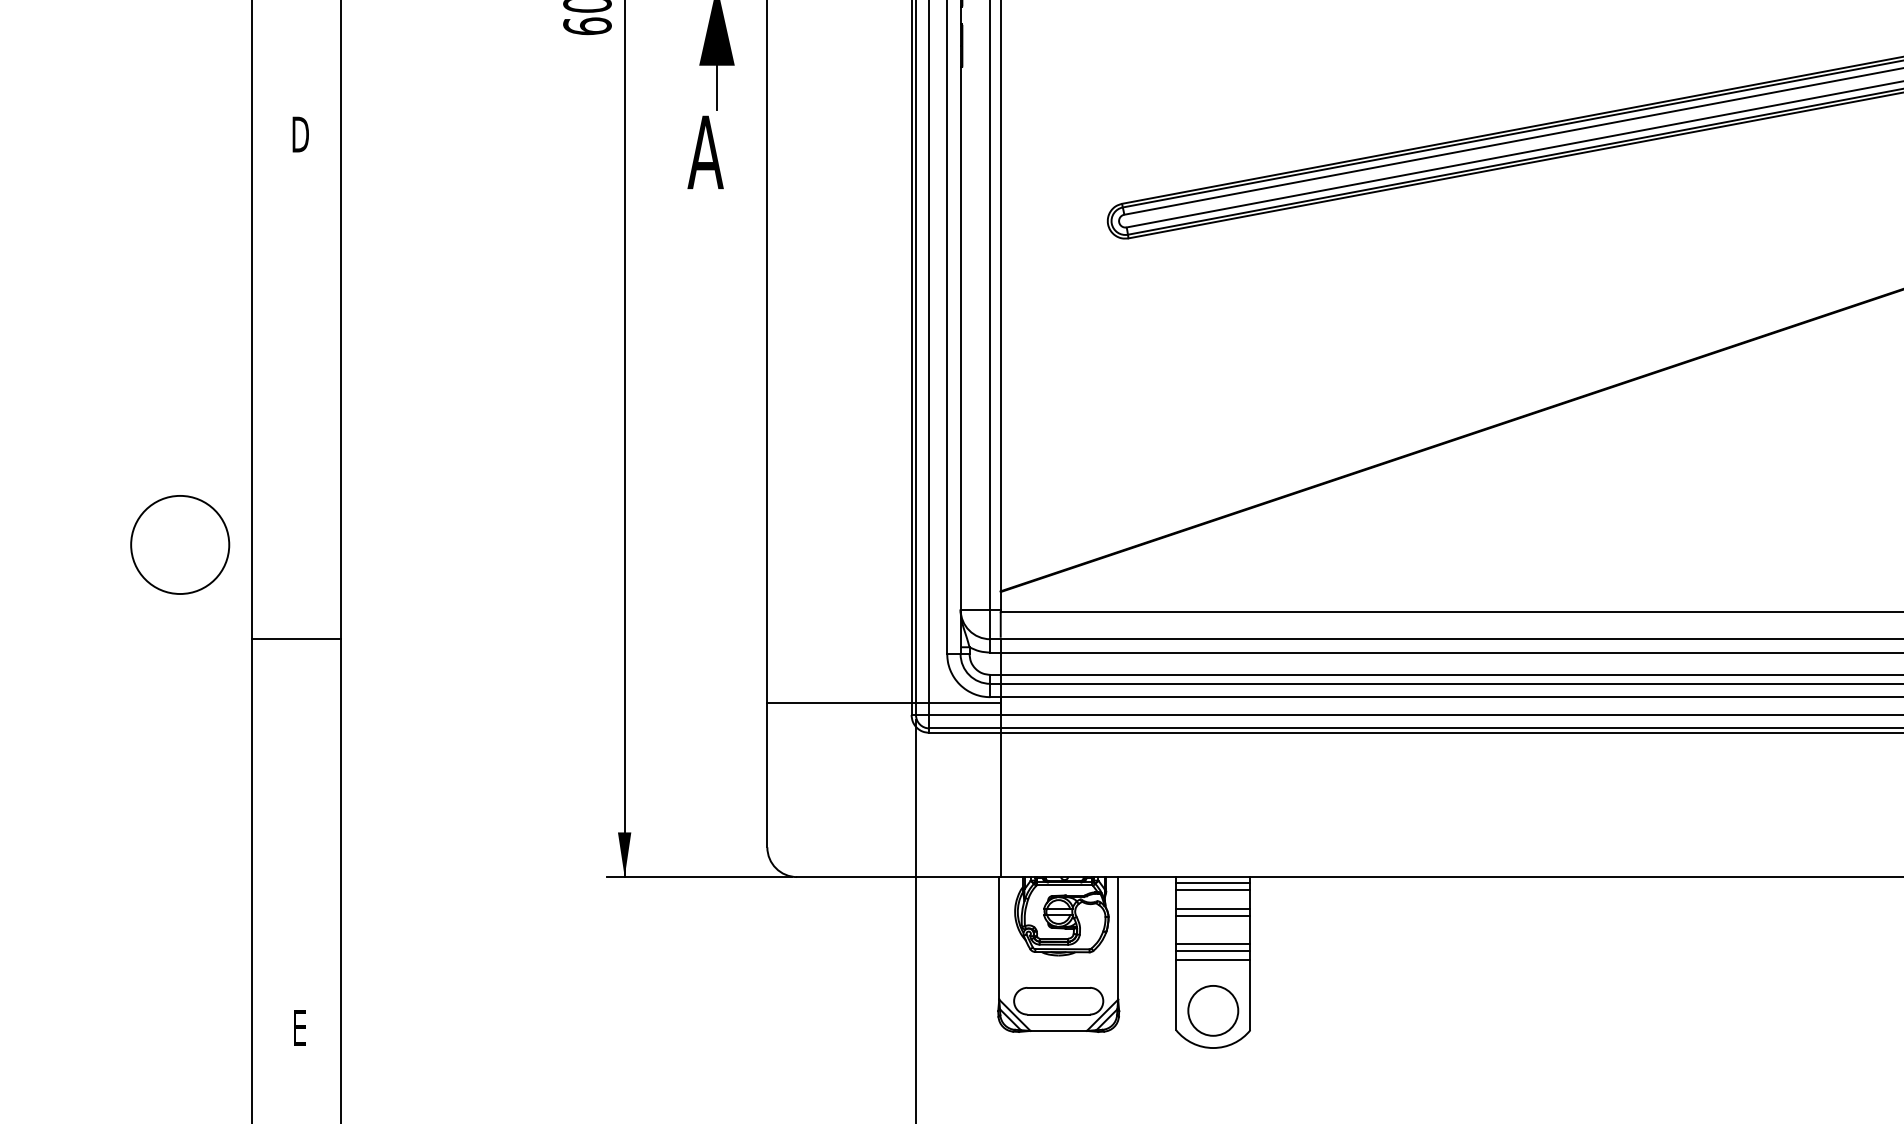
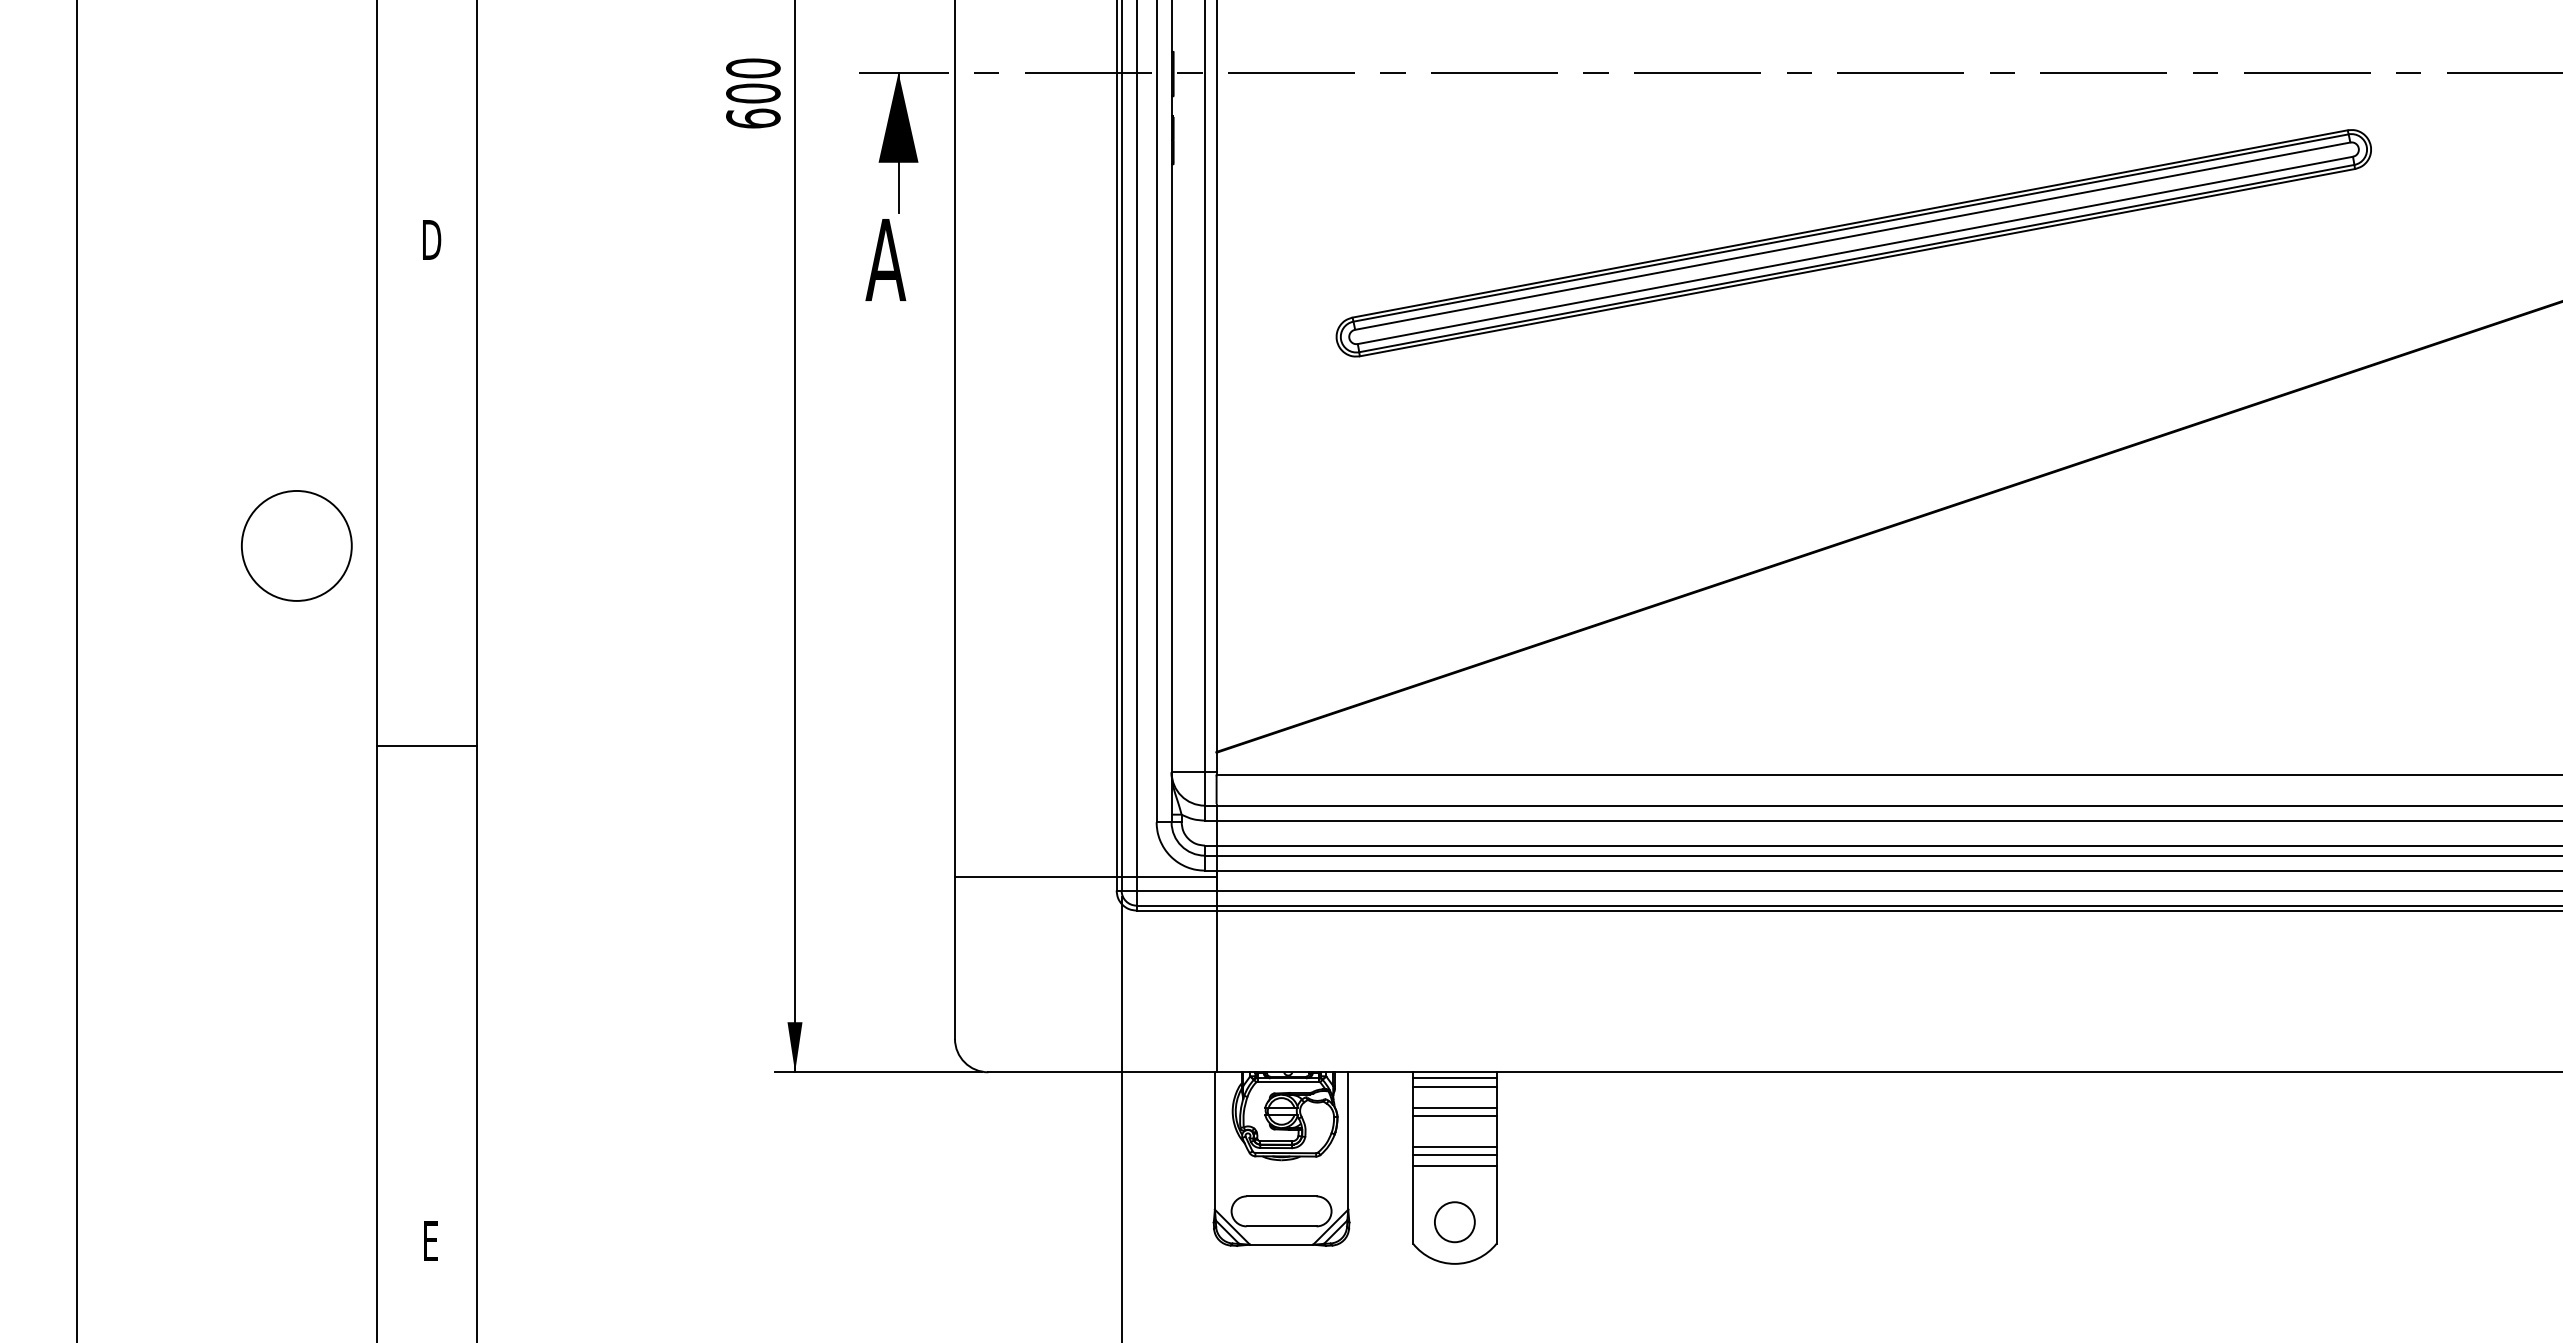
circle: (179, 544) -> (296, 545), moved
line: (295, 639) -> (426, 745), moved
circle: (1212, 1011) -> (1454, 1222), size x0.71

